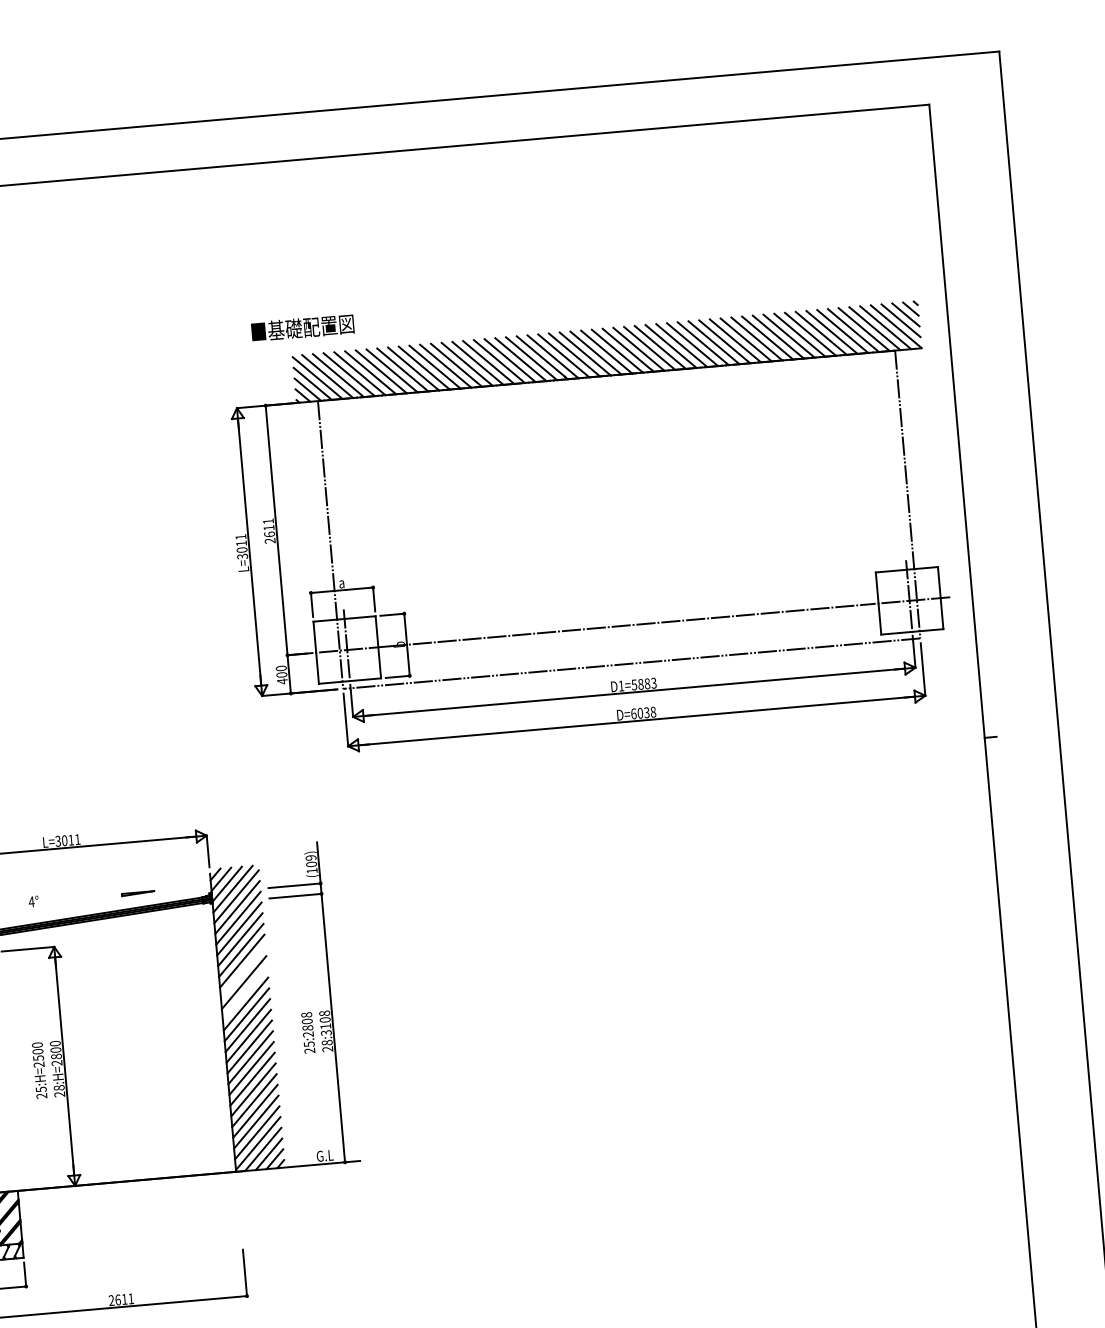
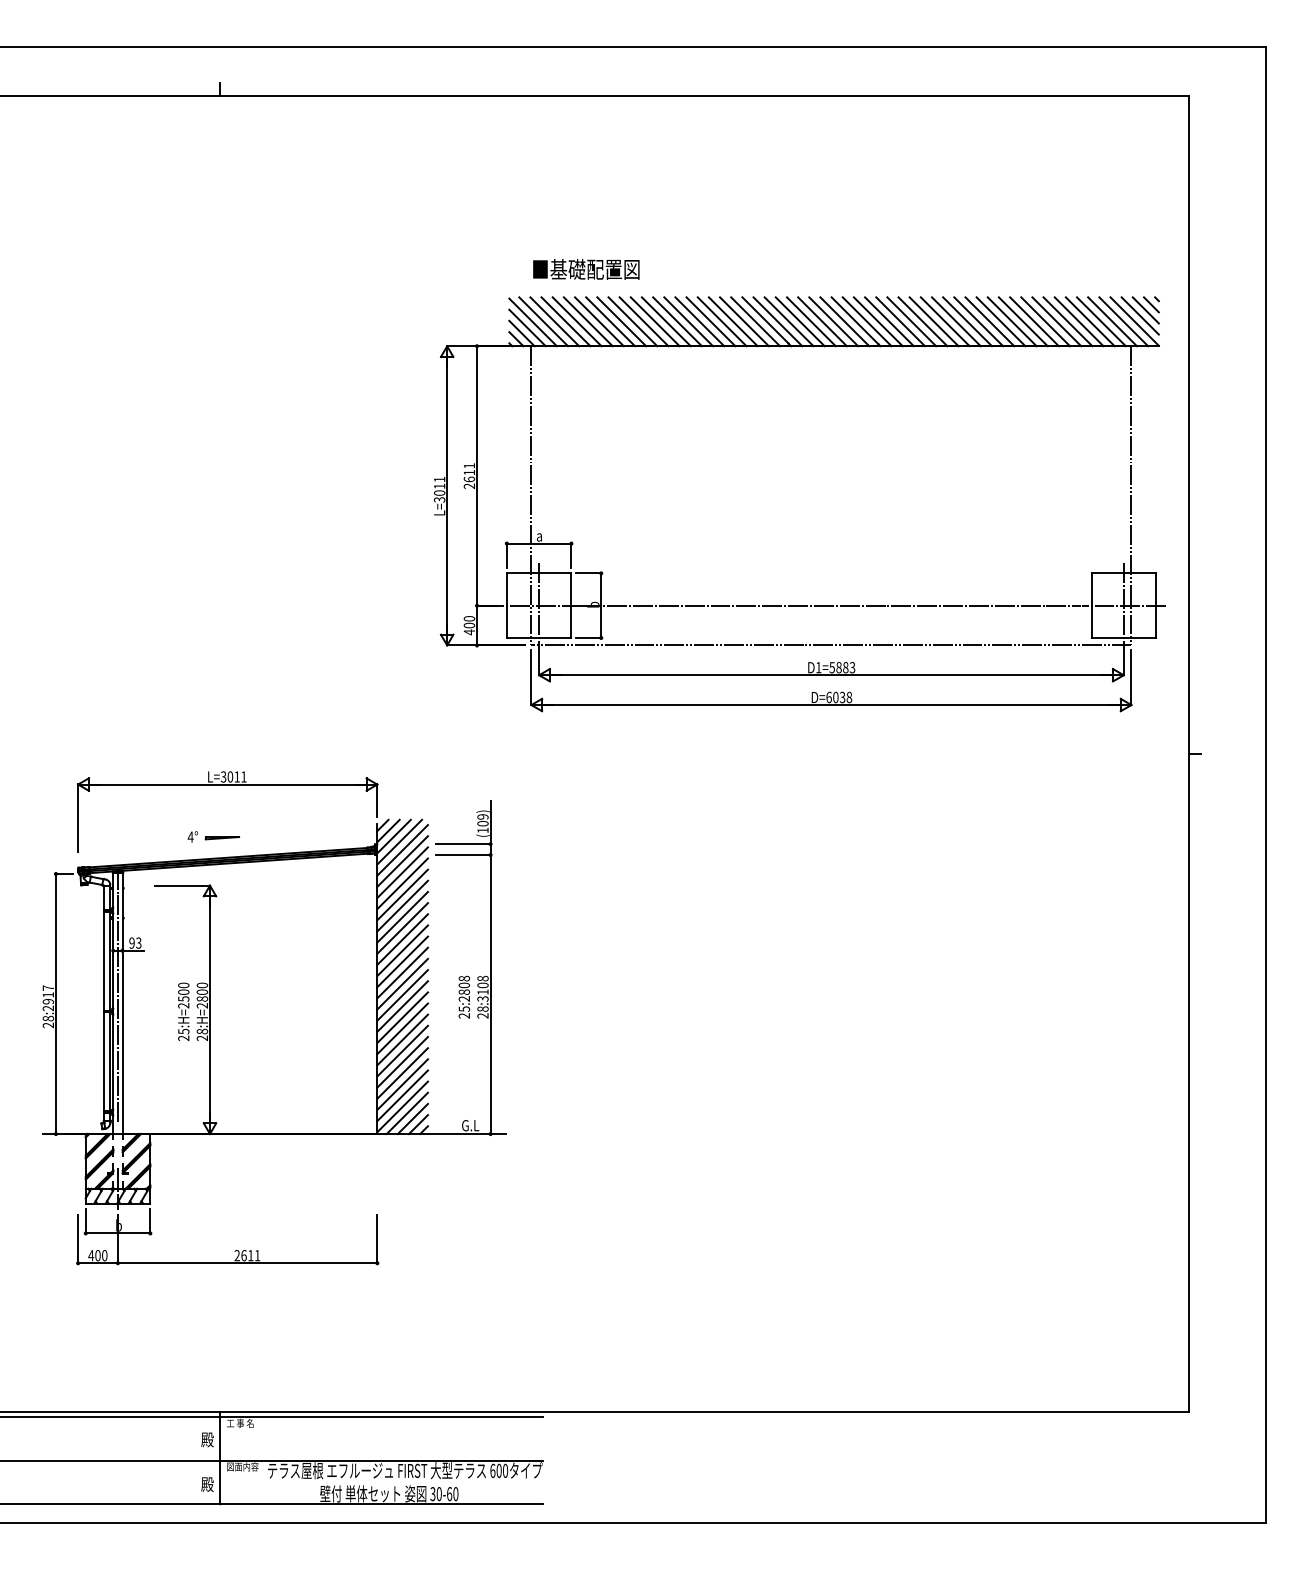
text: (302, 328) -> (586, 269), moved
line: (137, 894) -> (221, 838), moved
line: (243, 971) -> (402, 928), added
line: (244, 993) -> (402, 950), added

